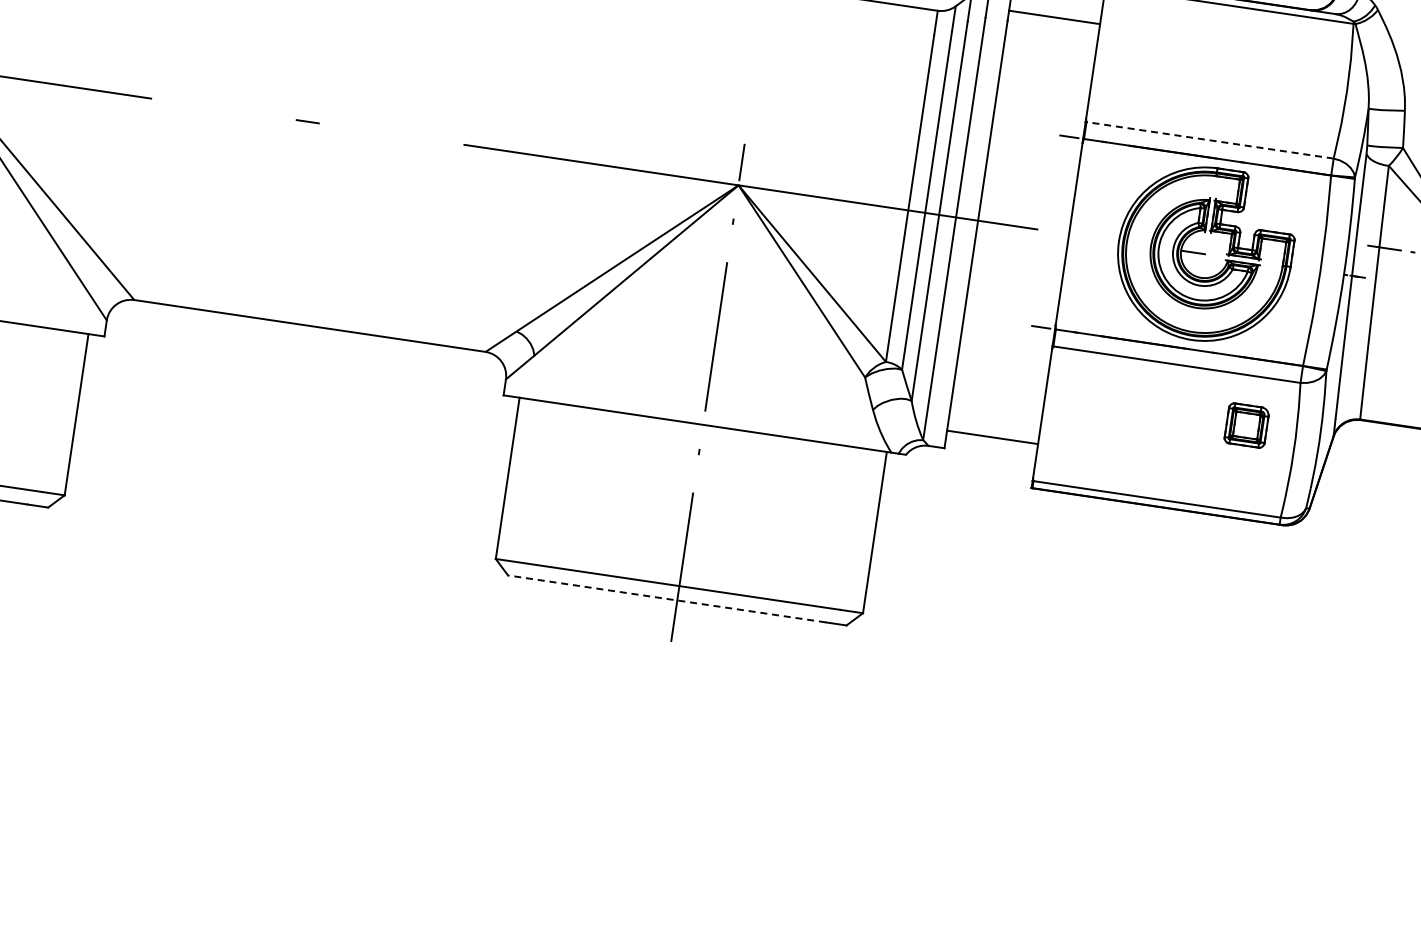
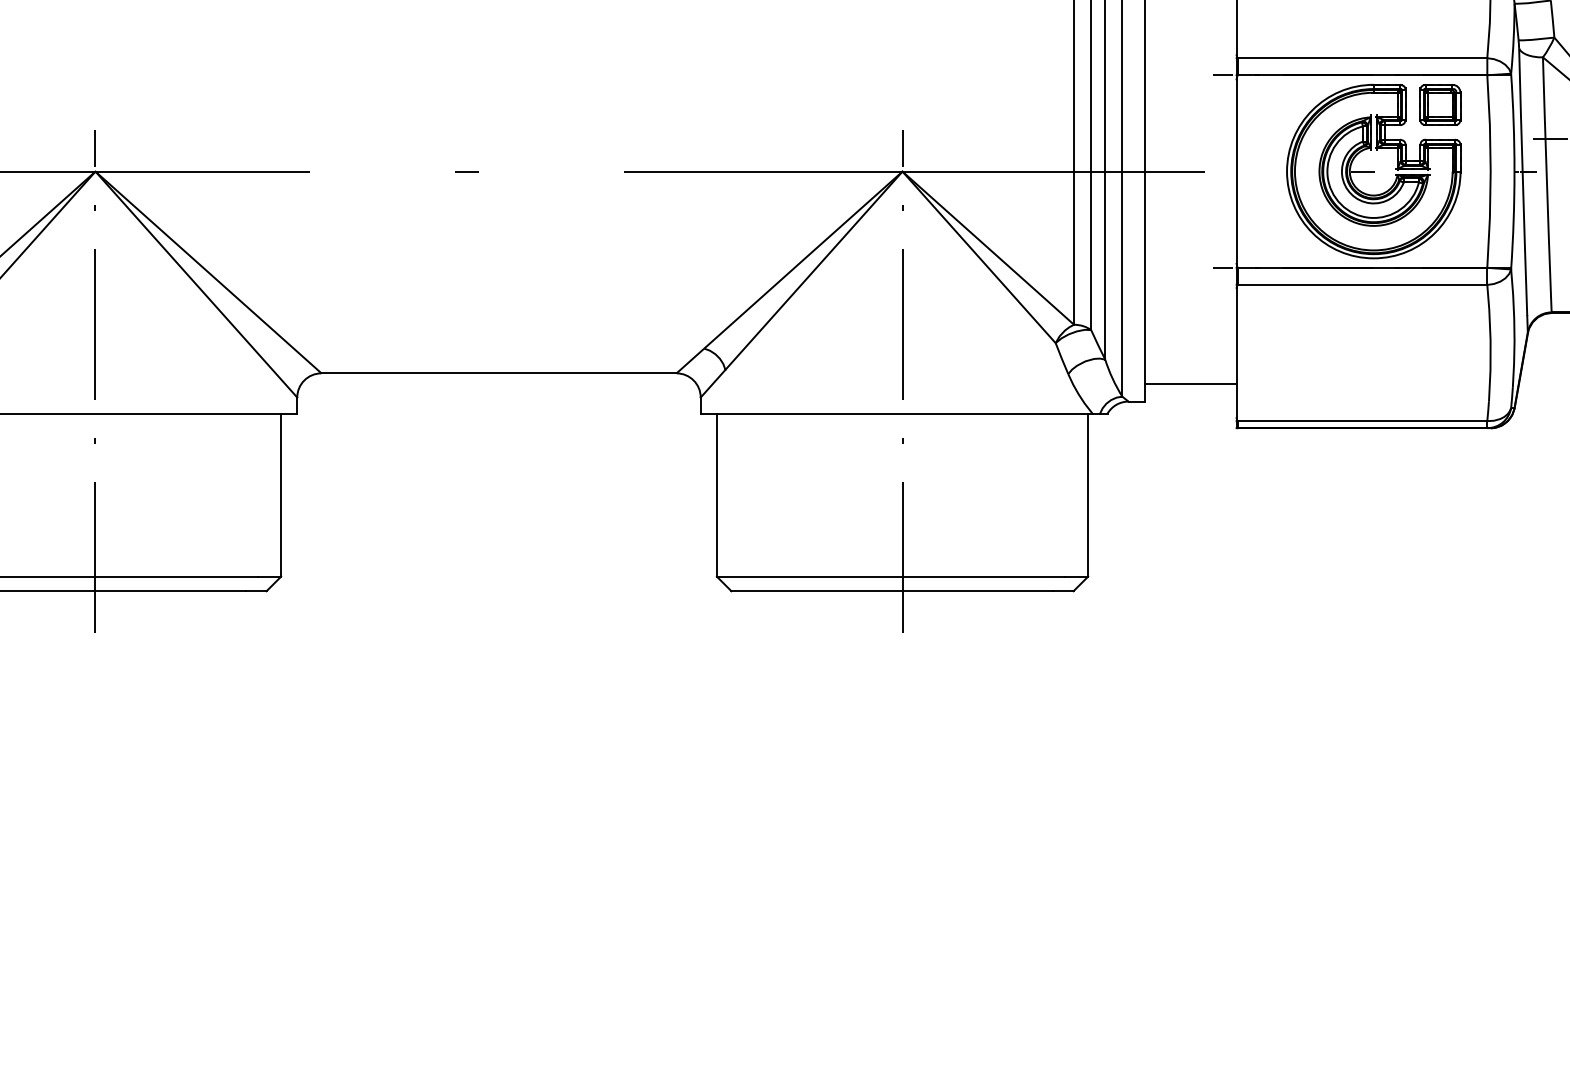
line: (1210, 140) -> (1362, 58), dashed -> solid
part: (1247, 425) -> (1440, 104), moved
line: (667, 599) -> (892, 591), dashed -> solid

